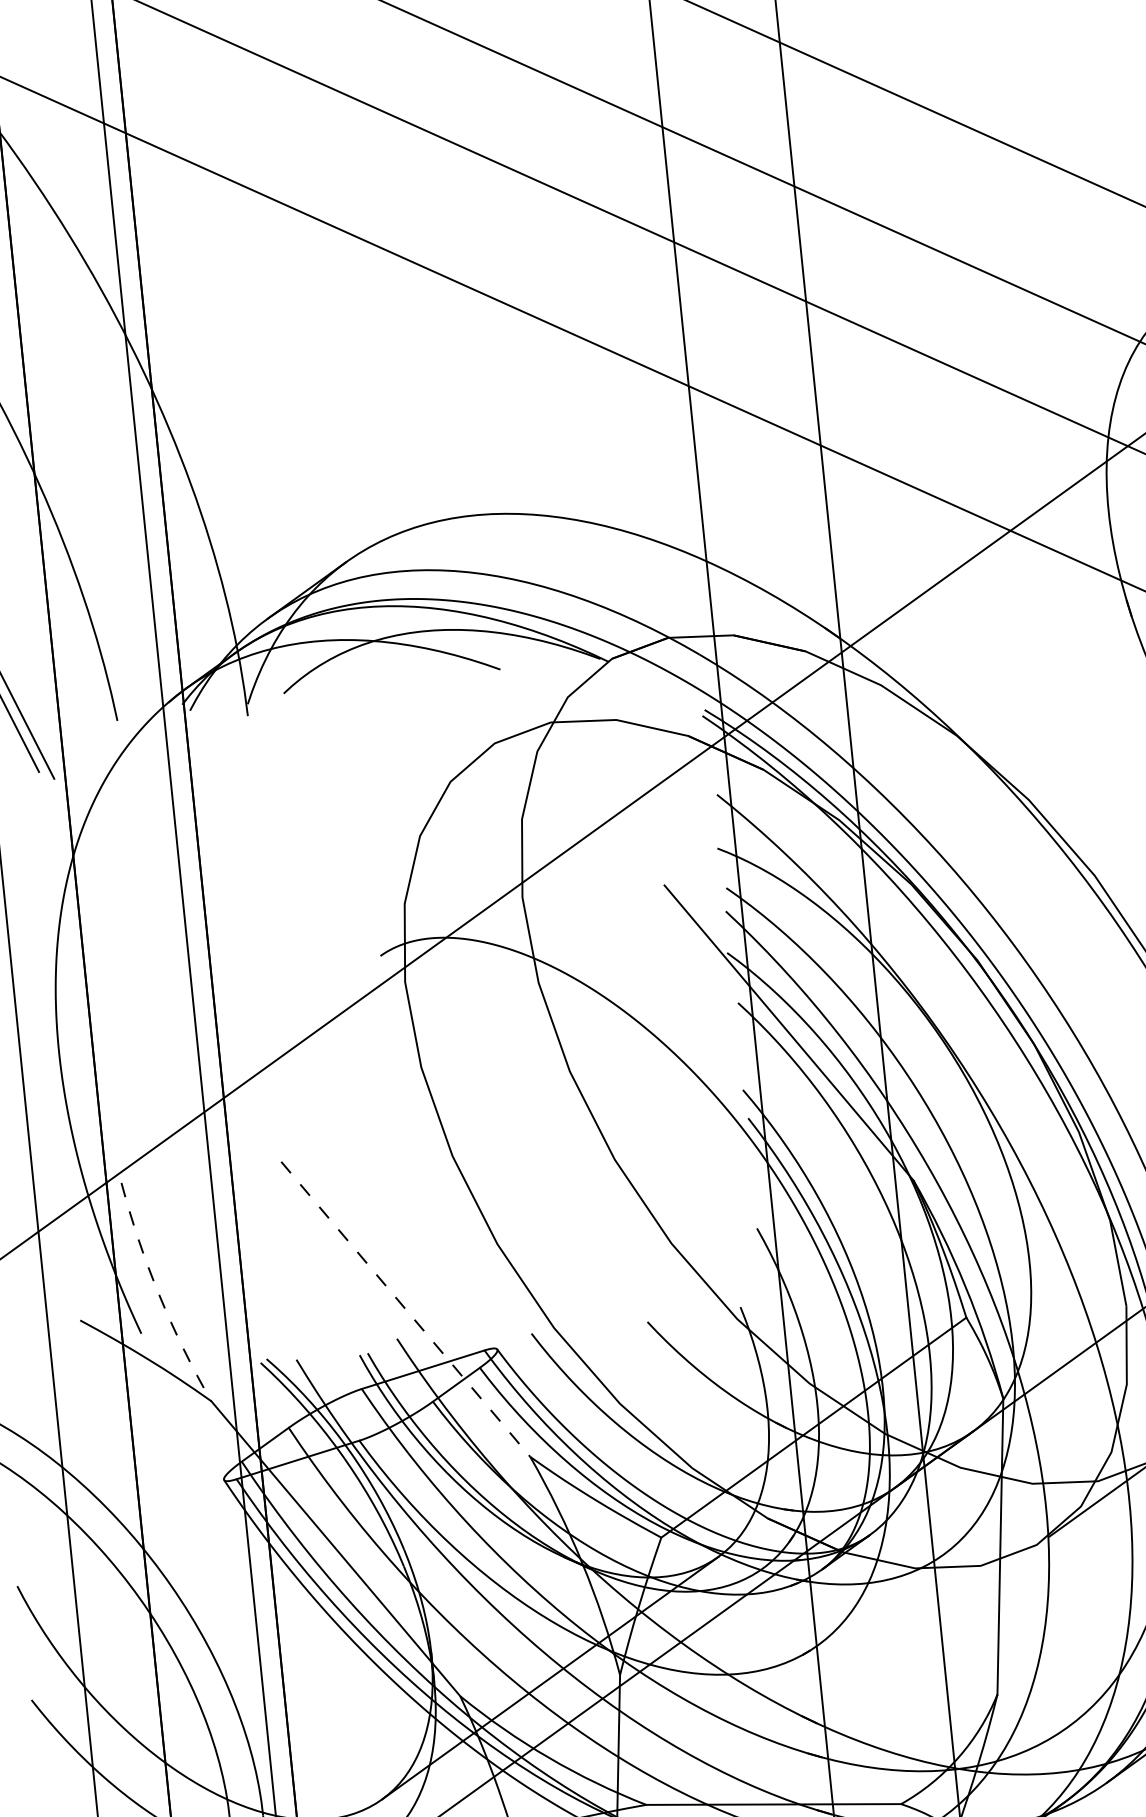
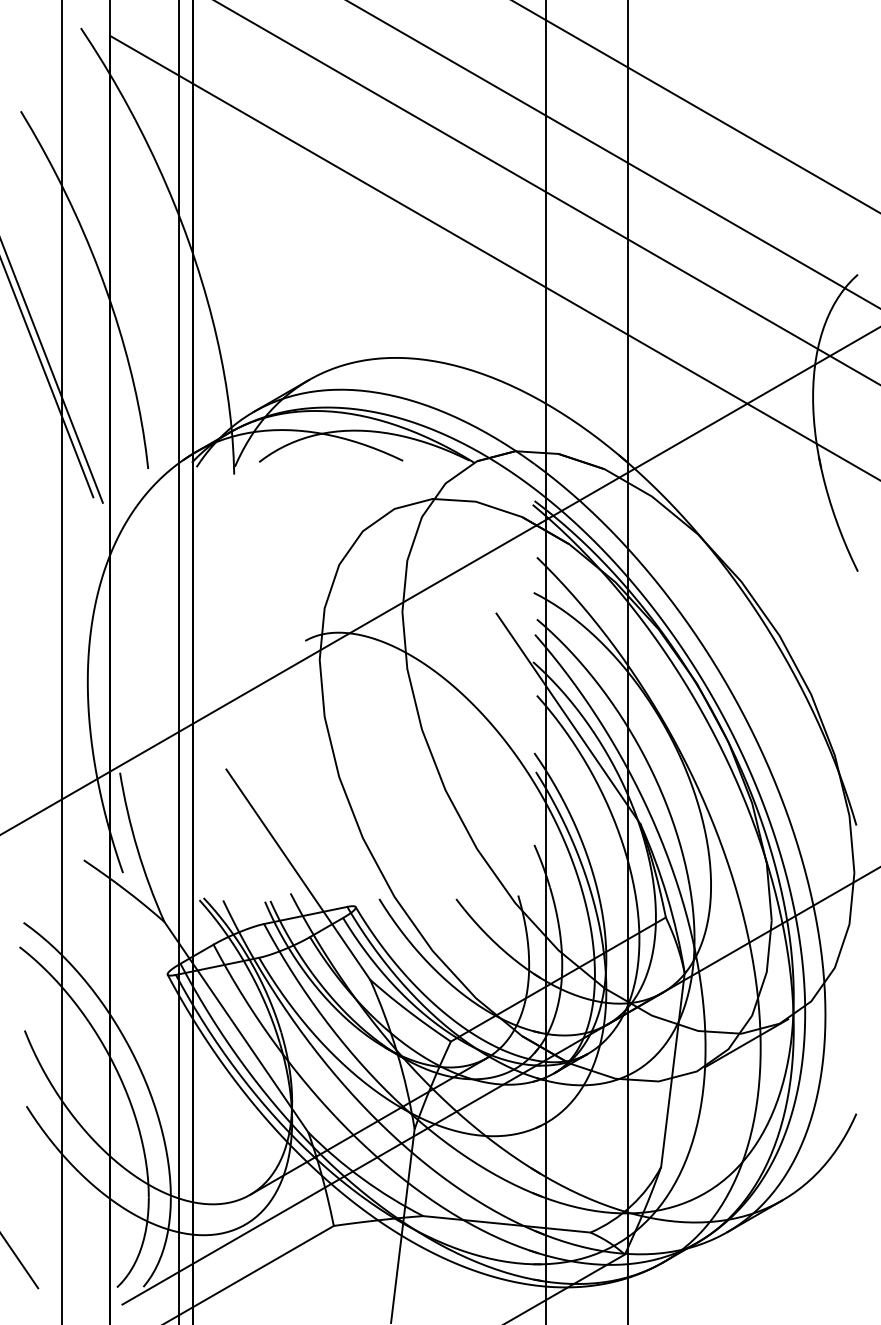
arc: (159, 1294) -> (137, 848), dashed -> solid
line: (406, 1310) -> (298, 875), dashed -> solid

